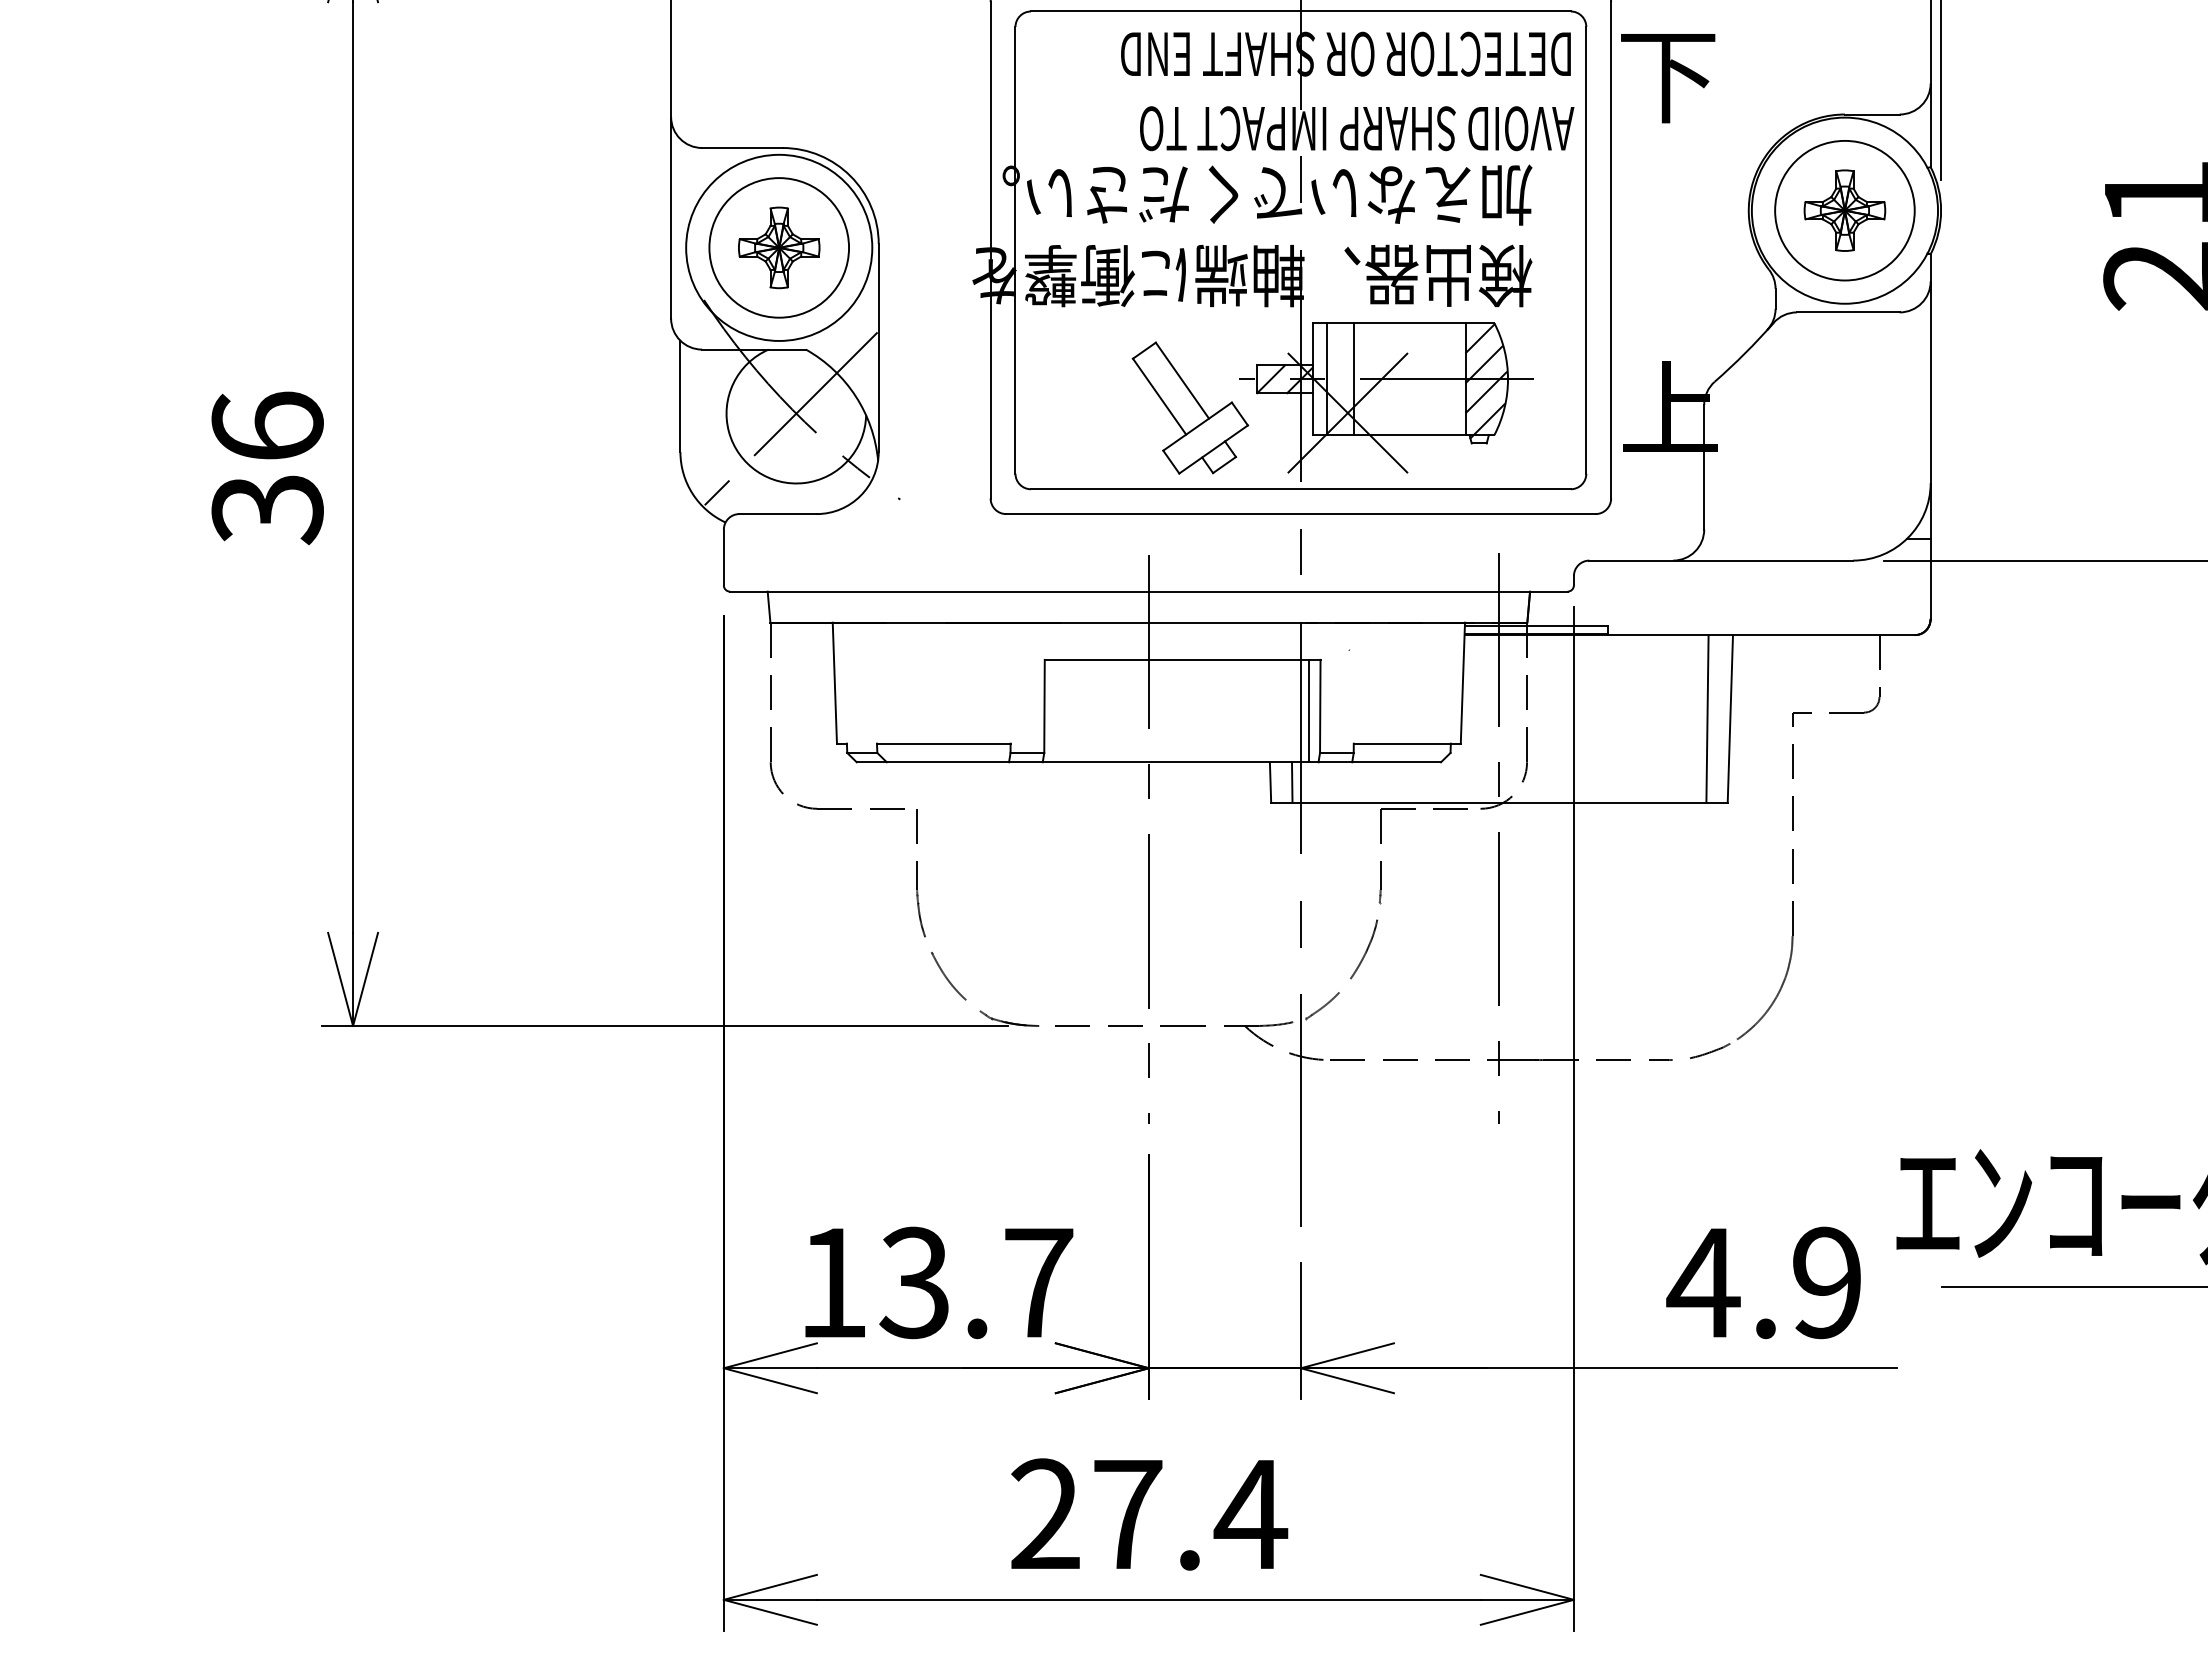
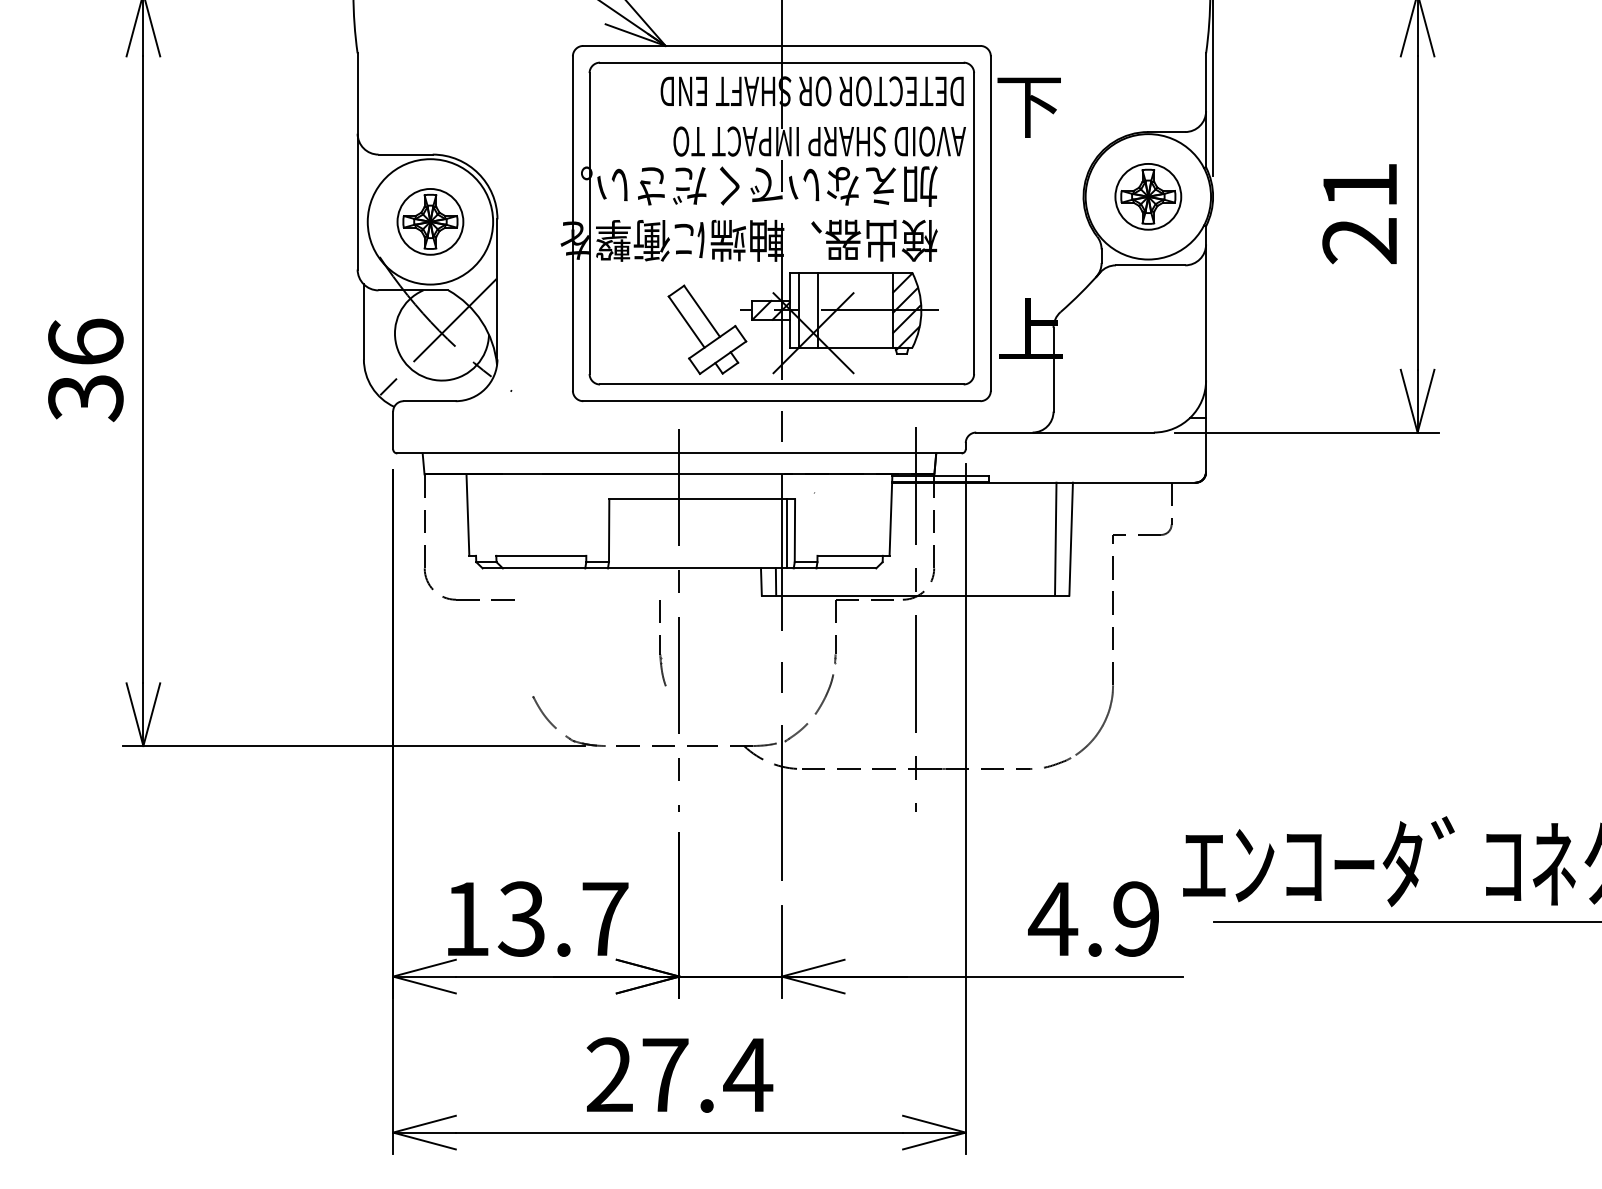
circle: (1845, 210) -> (1148, 196), size x0.7
circle: (779, 247) -> (430, 221), size x0.7
part: (920, 873) -> (662, 643), moved

